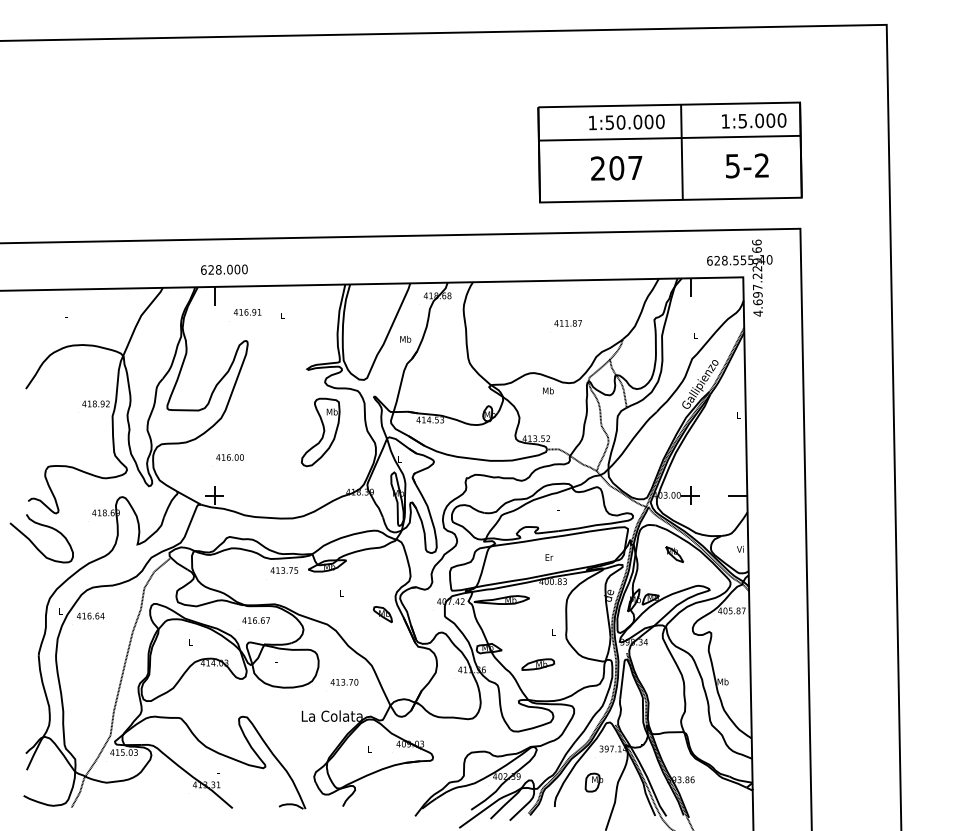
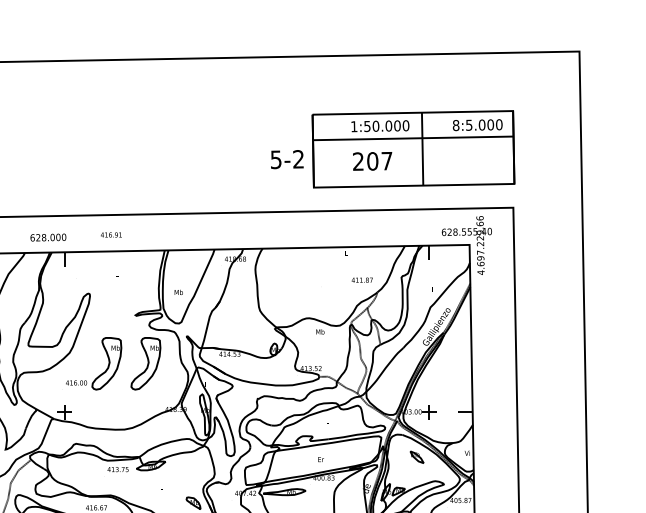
text: (725, 121) -> (455, 125), 1:5.000 -> 8:5.000
text: (747, 165) -> (287, 159), moved
text: (224, 269) -> (48, 237), moved
text: (247, 312) -> (111, 235), moved
text: (567, 323) -> (361, 280), moved
text: (405, 338) -> (178, 291), moved
part: (269, 432) -> (106, 363), added

